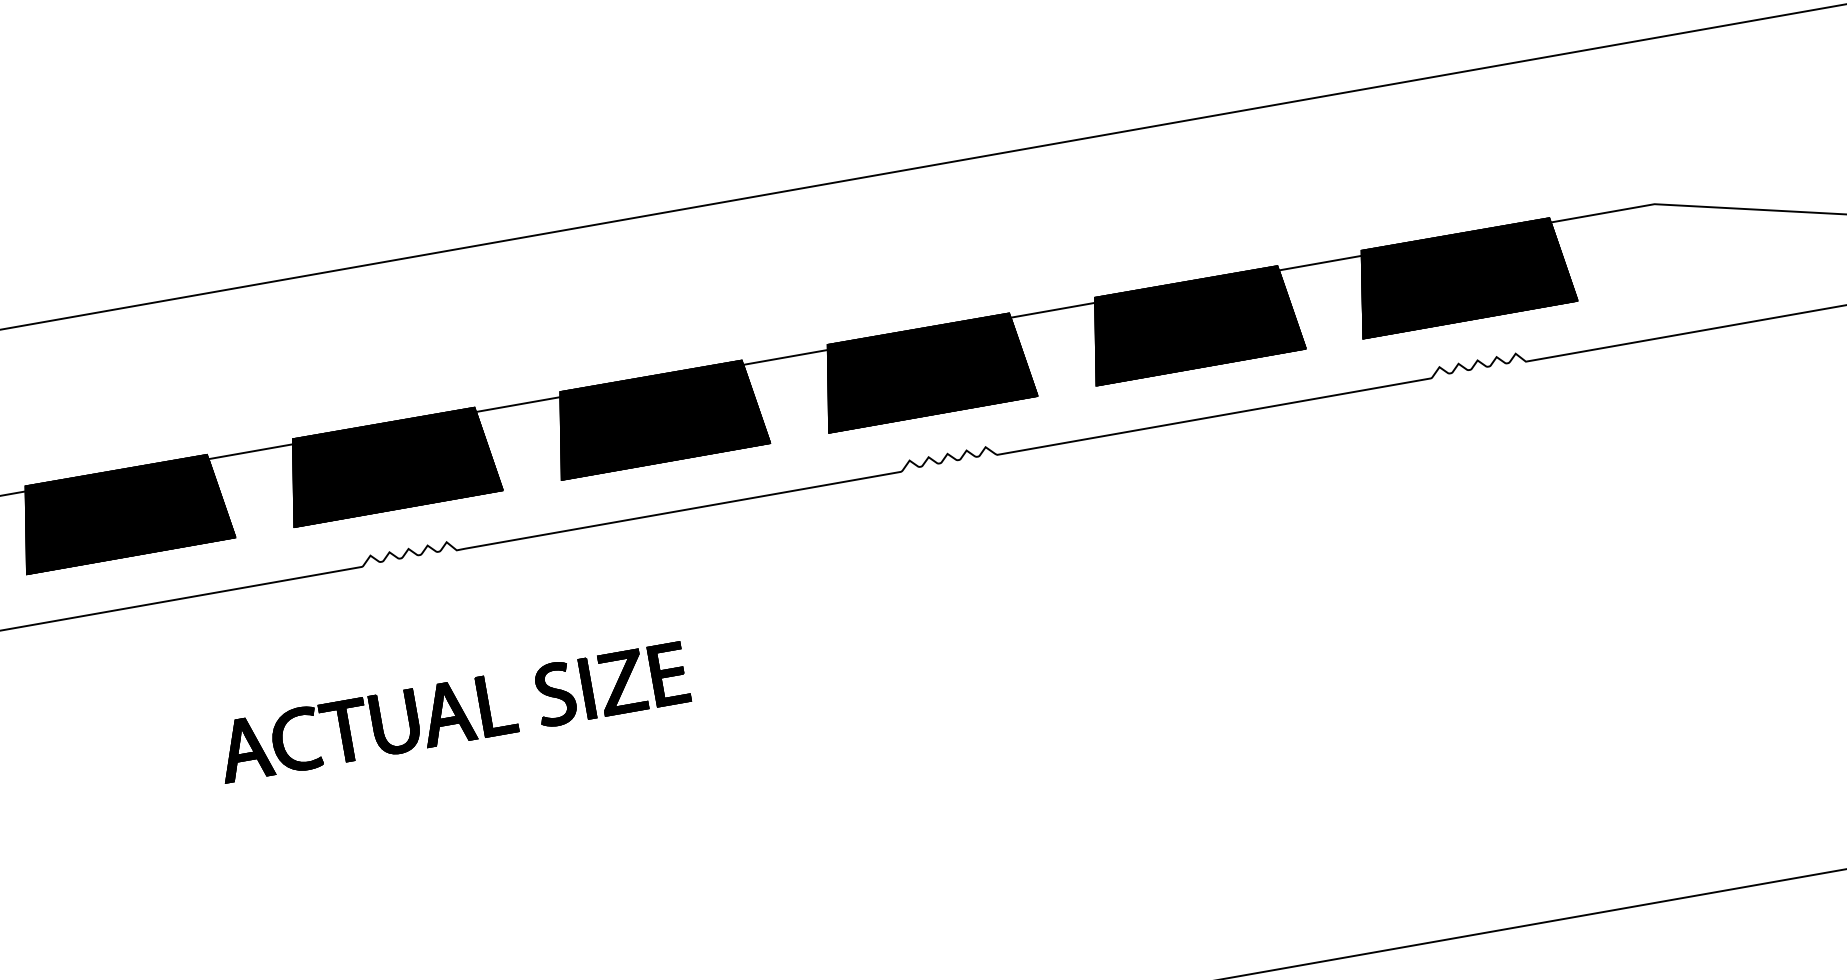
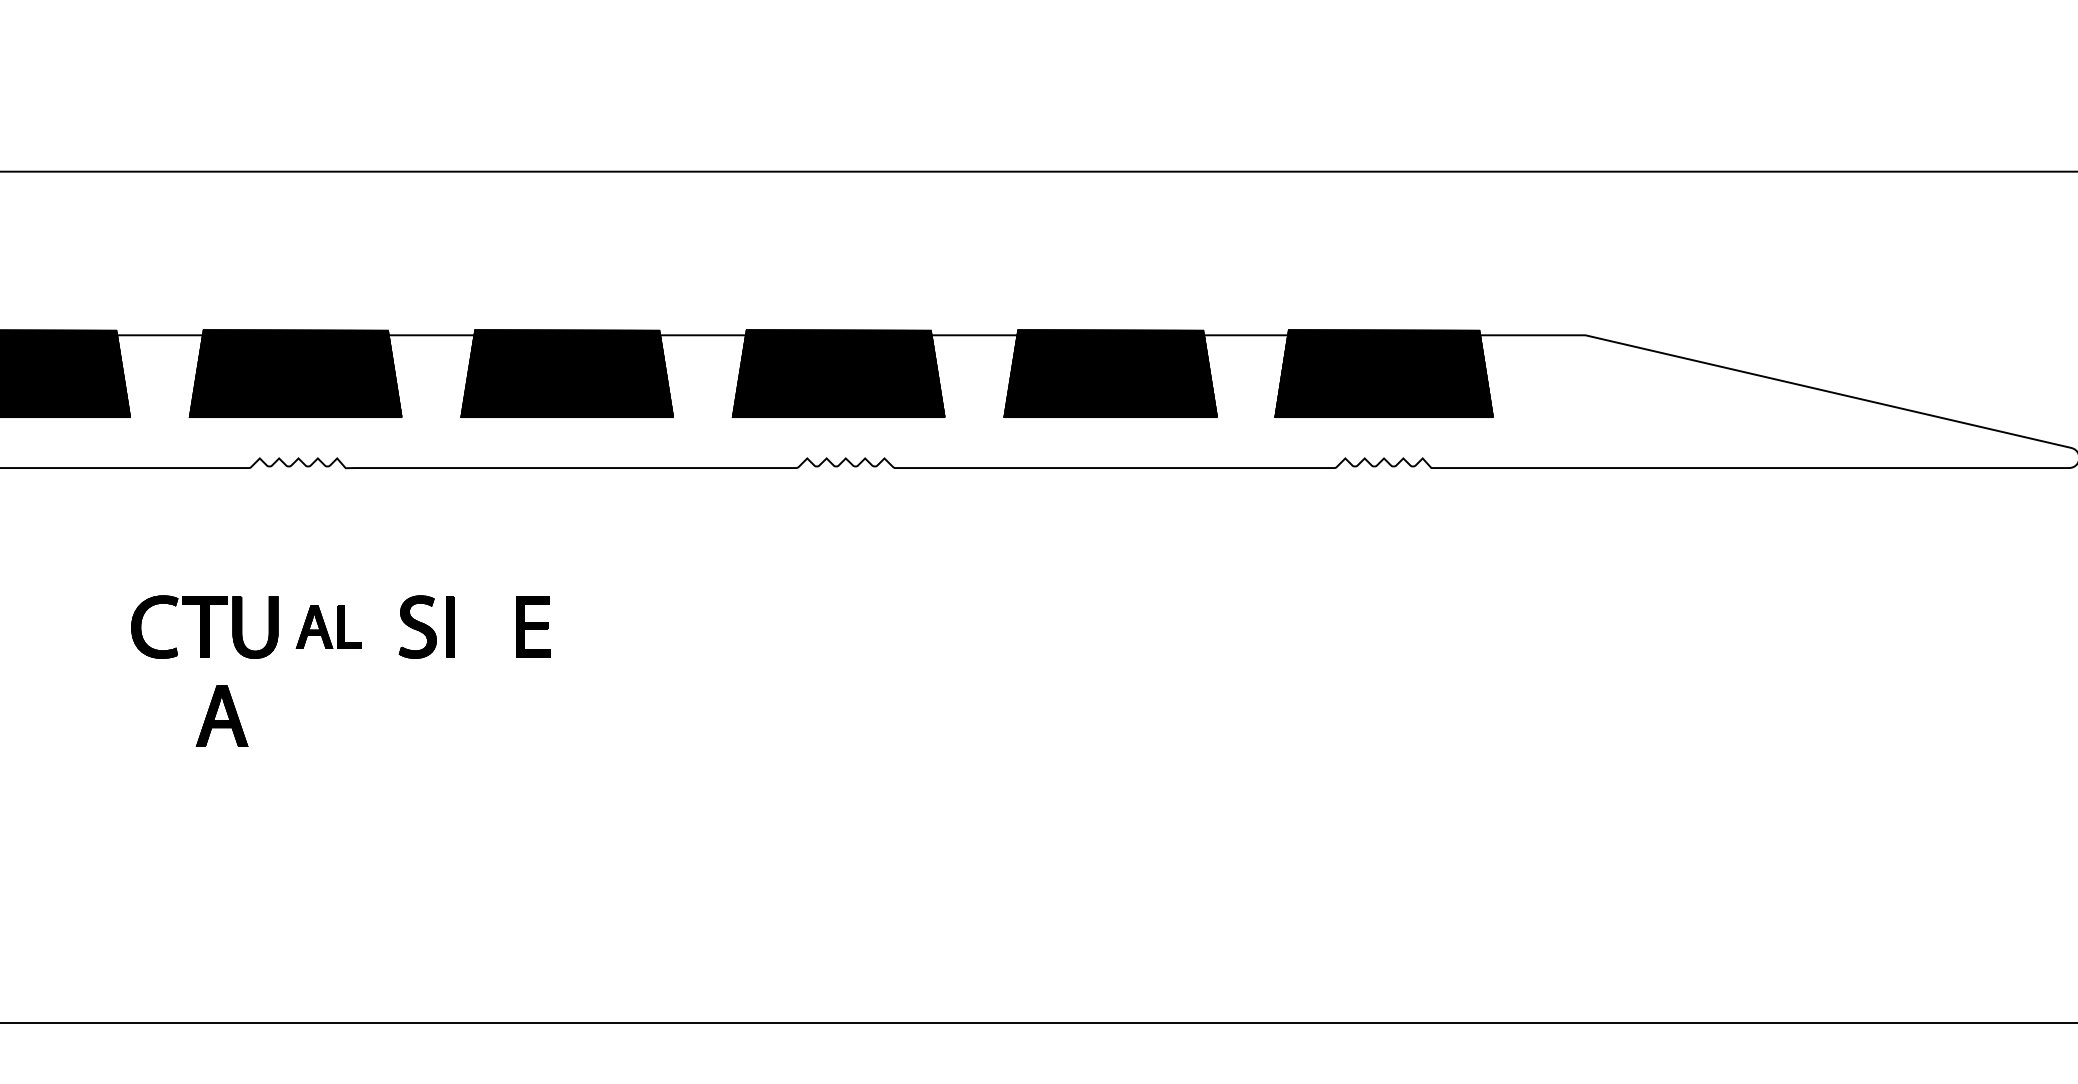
part: (621, 681) -> (485, 626), removed
part: (467, 709) -> (328, 626), size x0.7
part: (244, 748) -> (221, 715), moved

